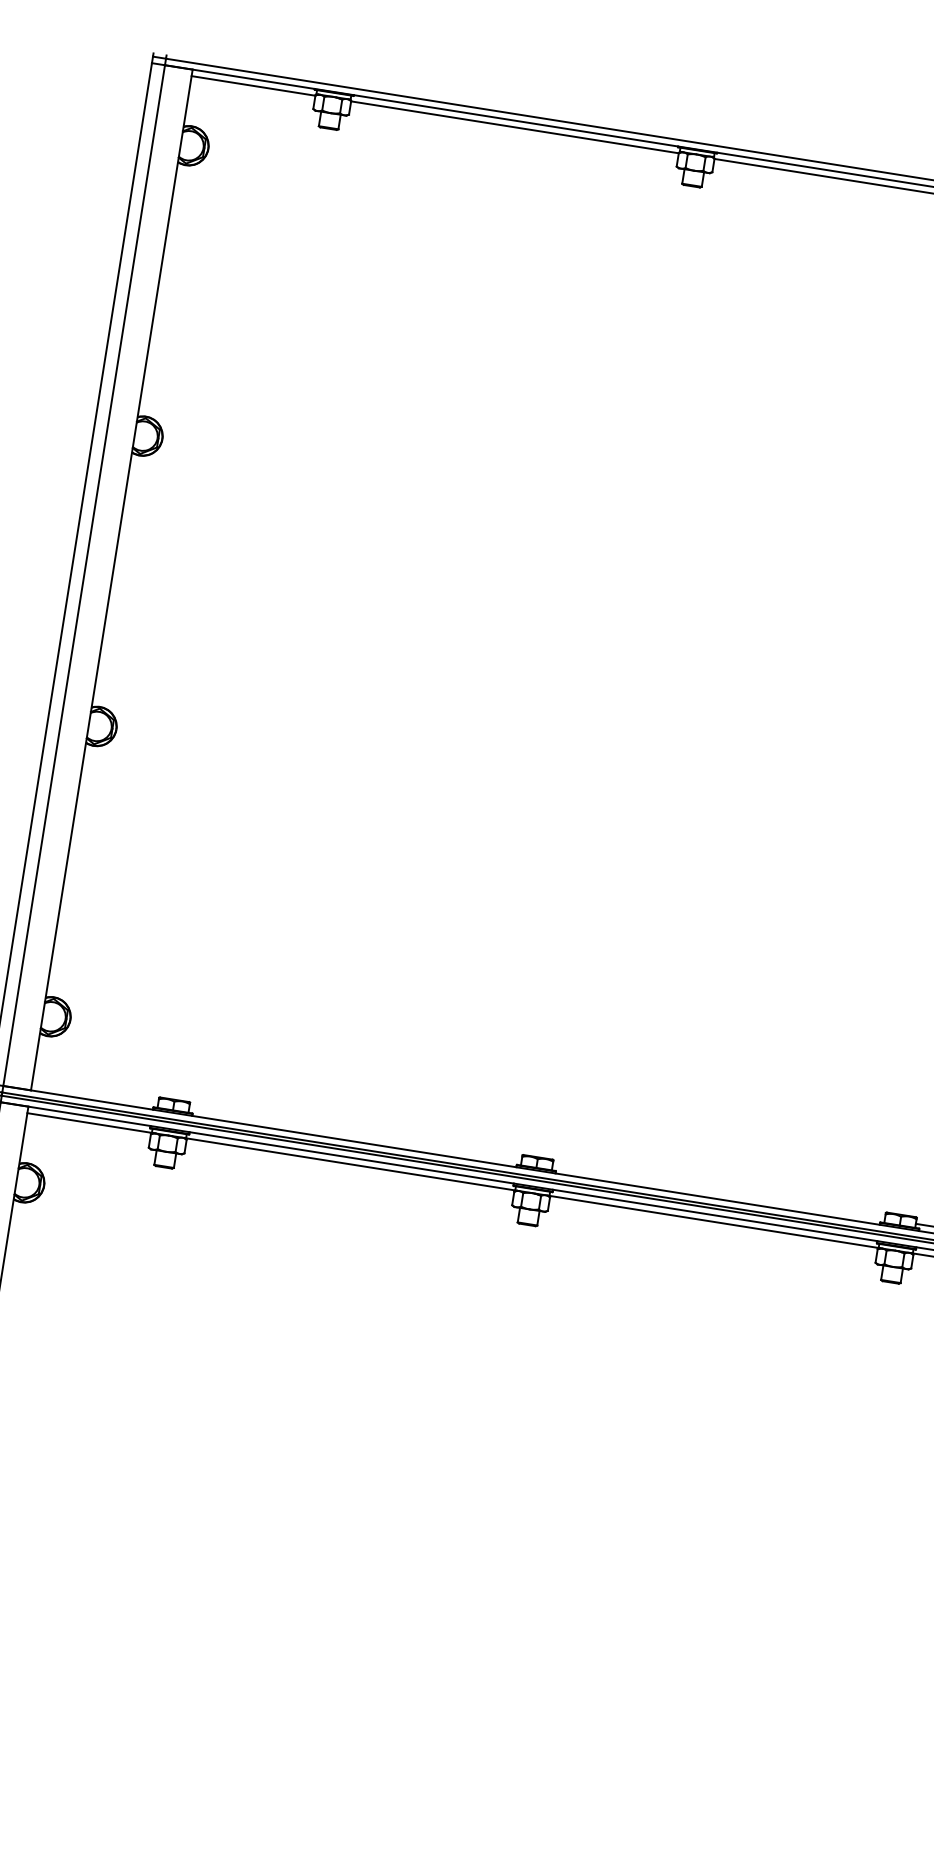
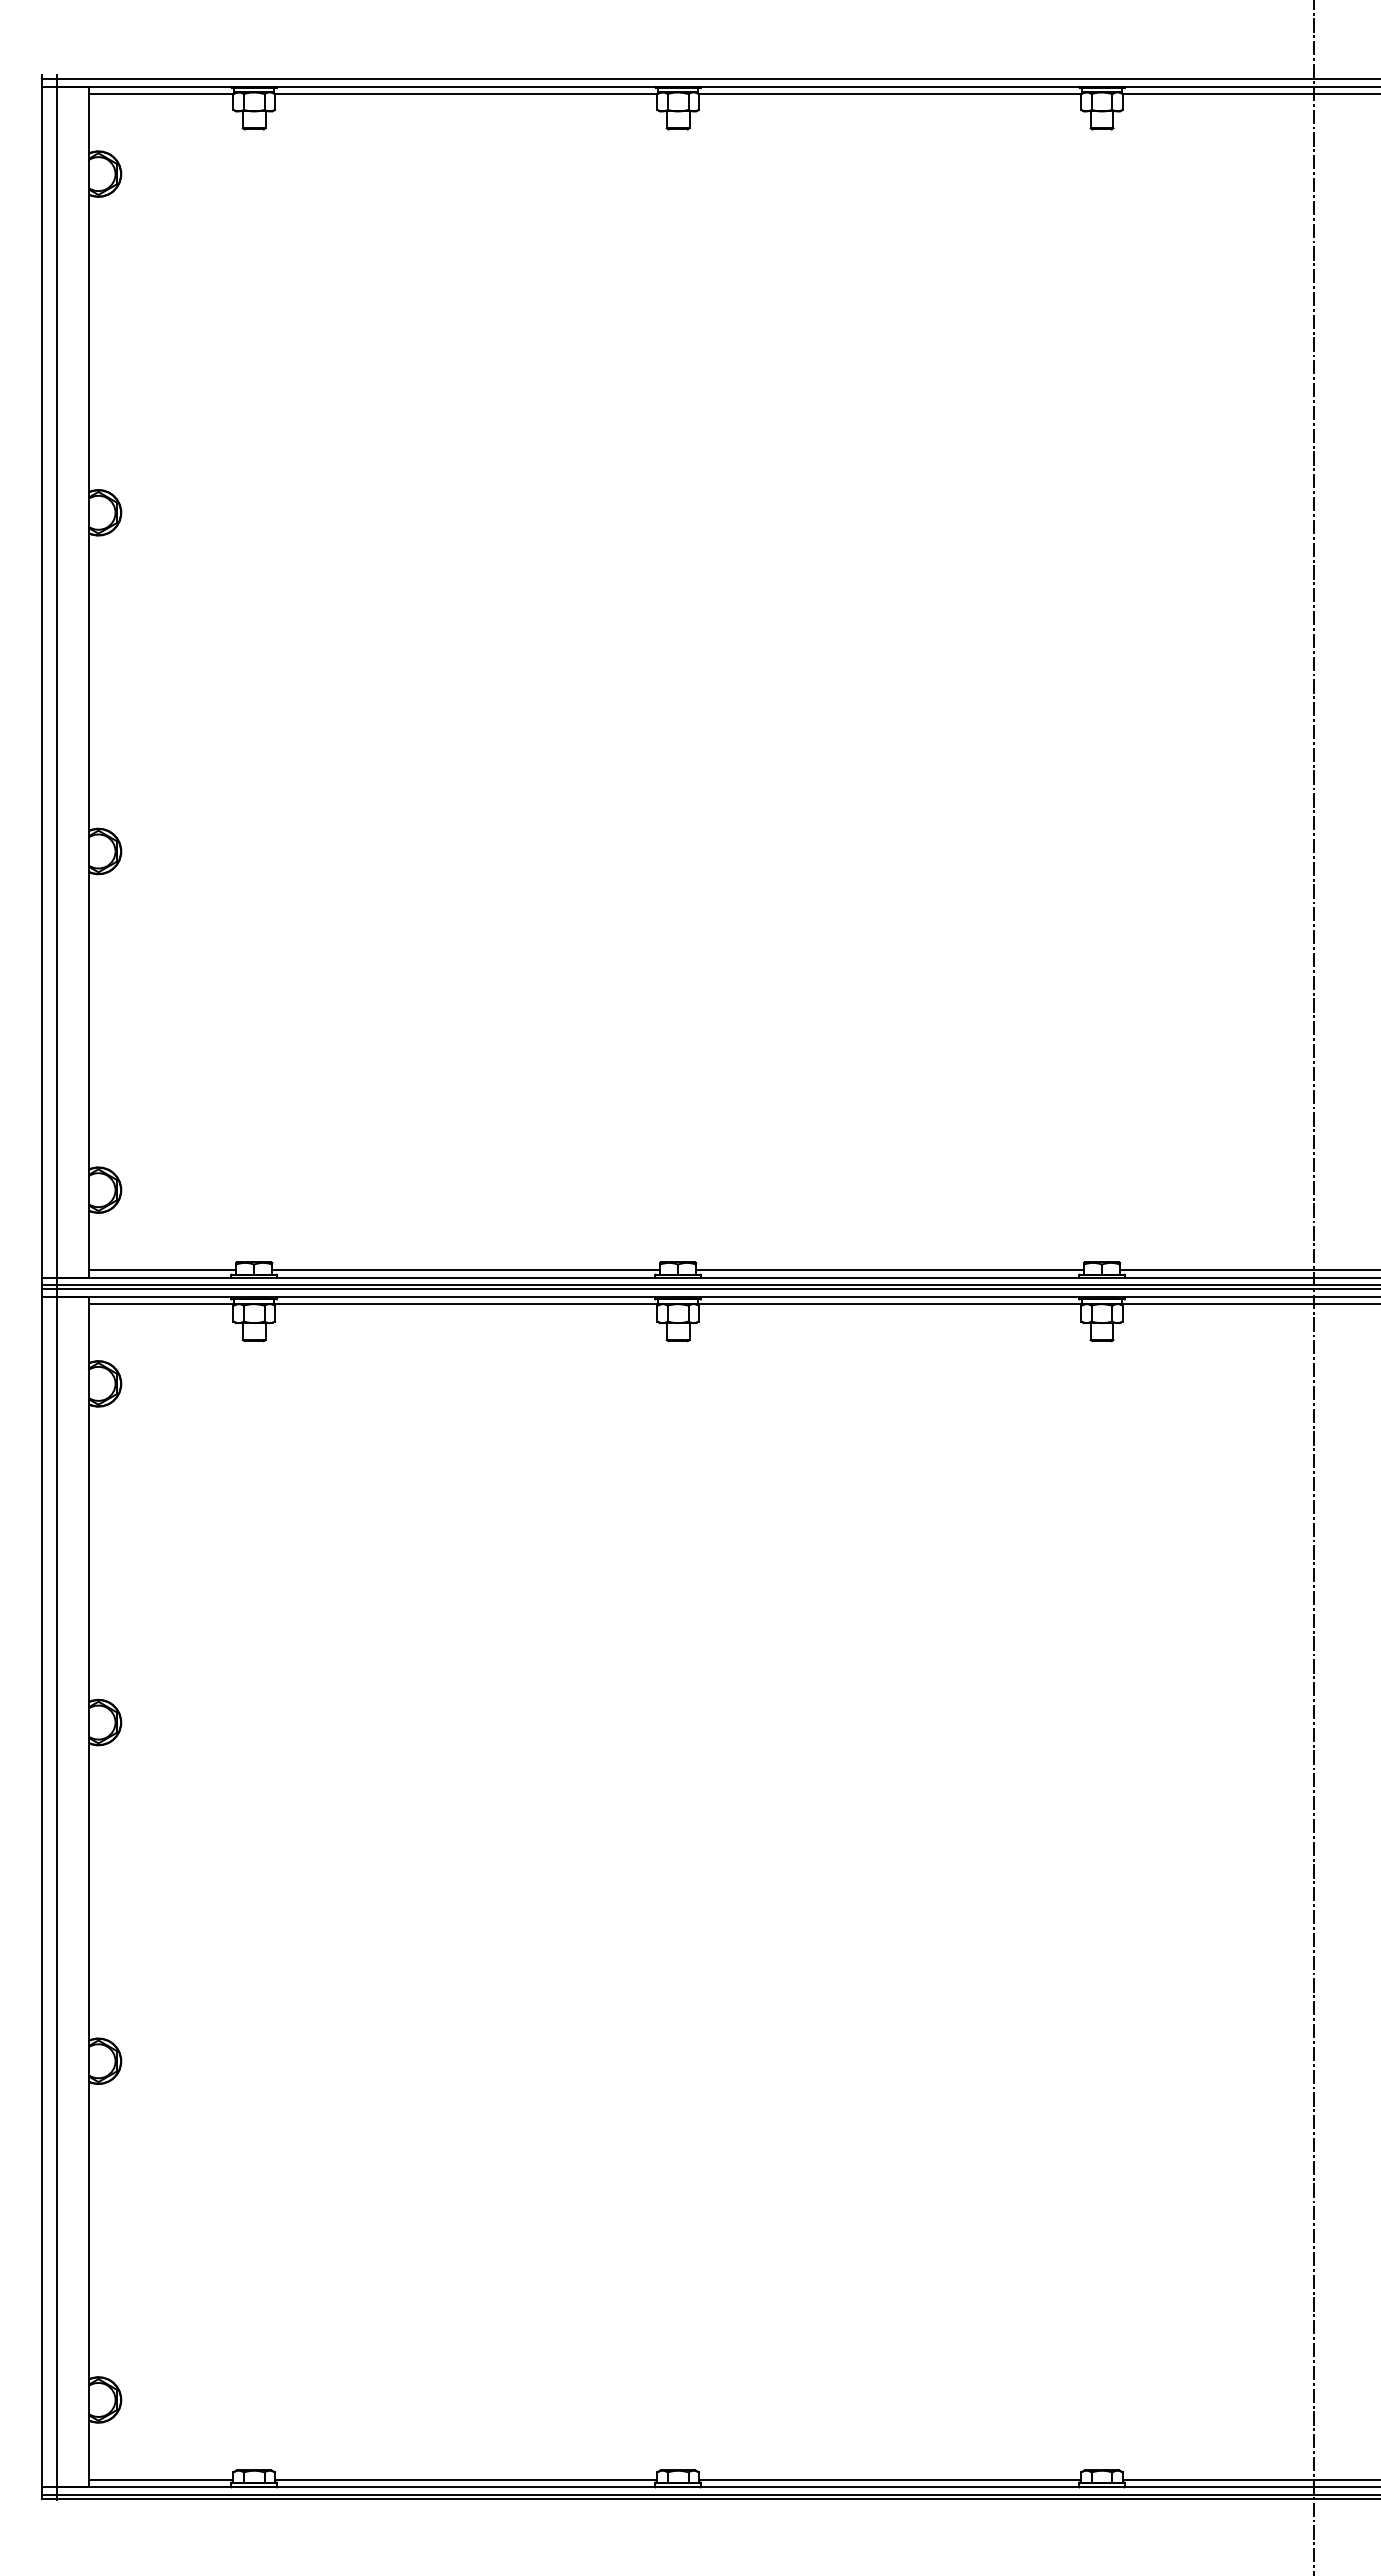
line: (95, 1093) -> (162, 1269), added
line: (355, 1134) -> (466, 1269), added
line: (719, 1192) -> (890, 1269), added

